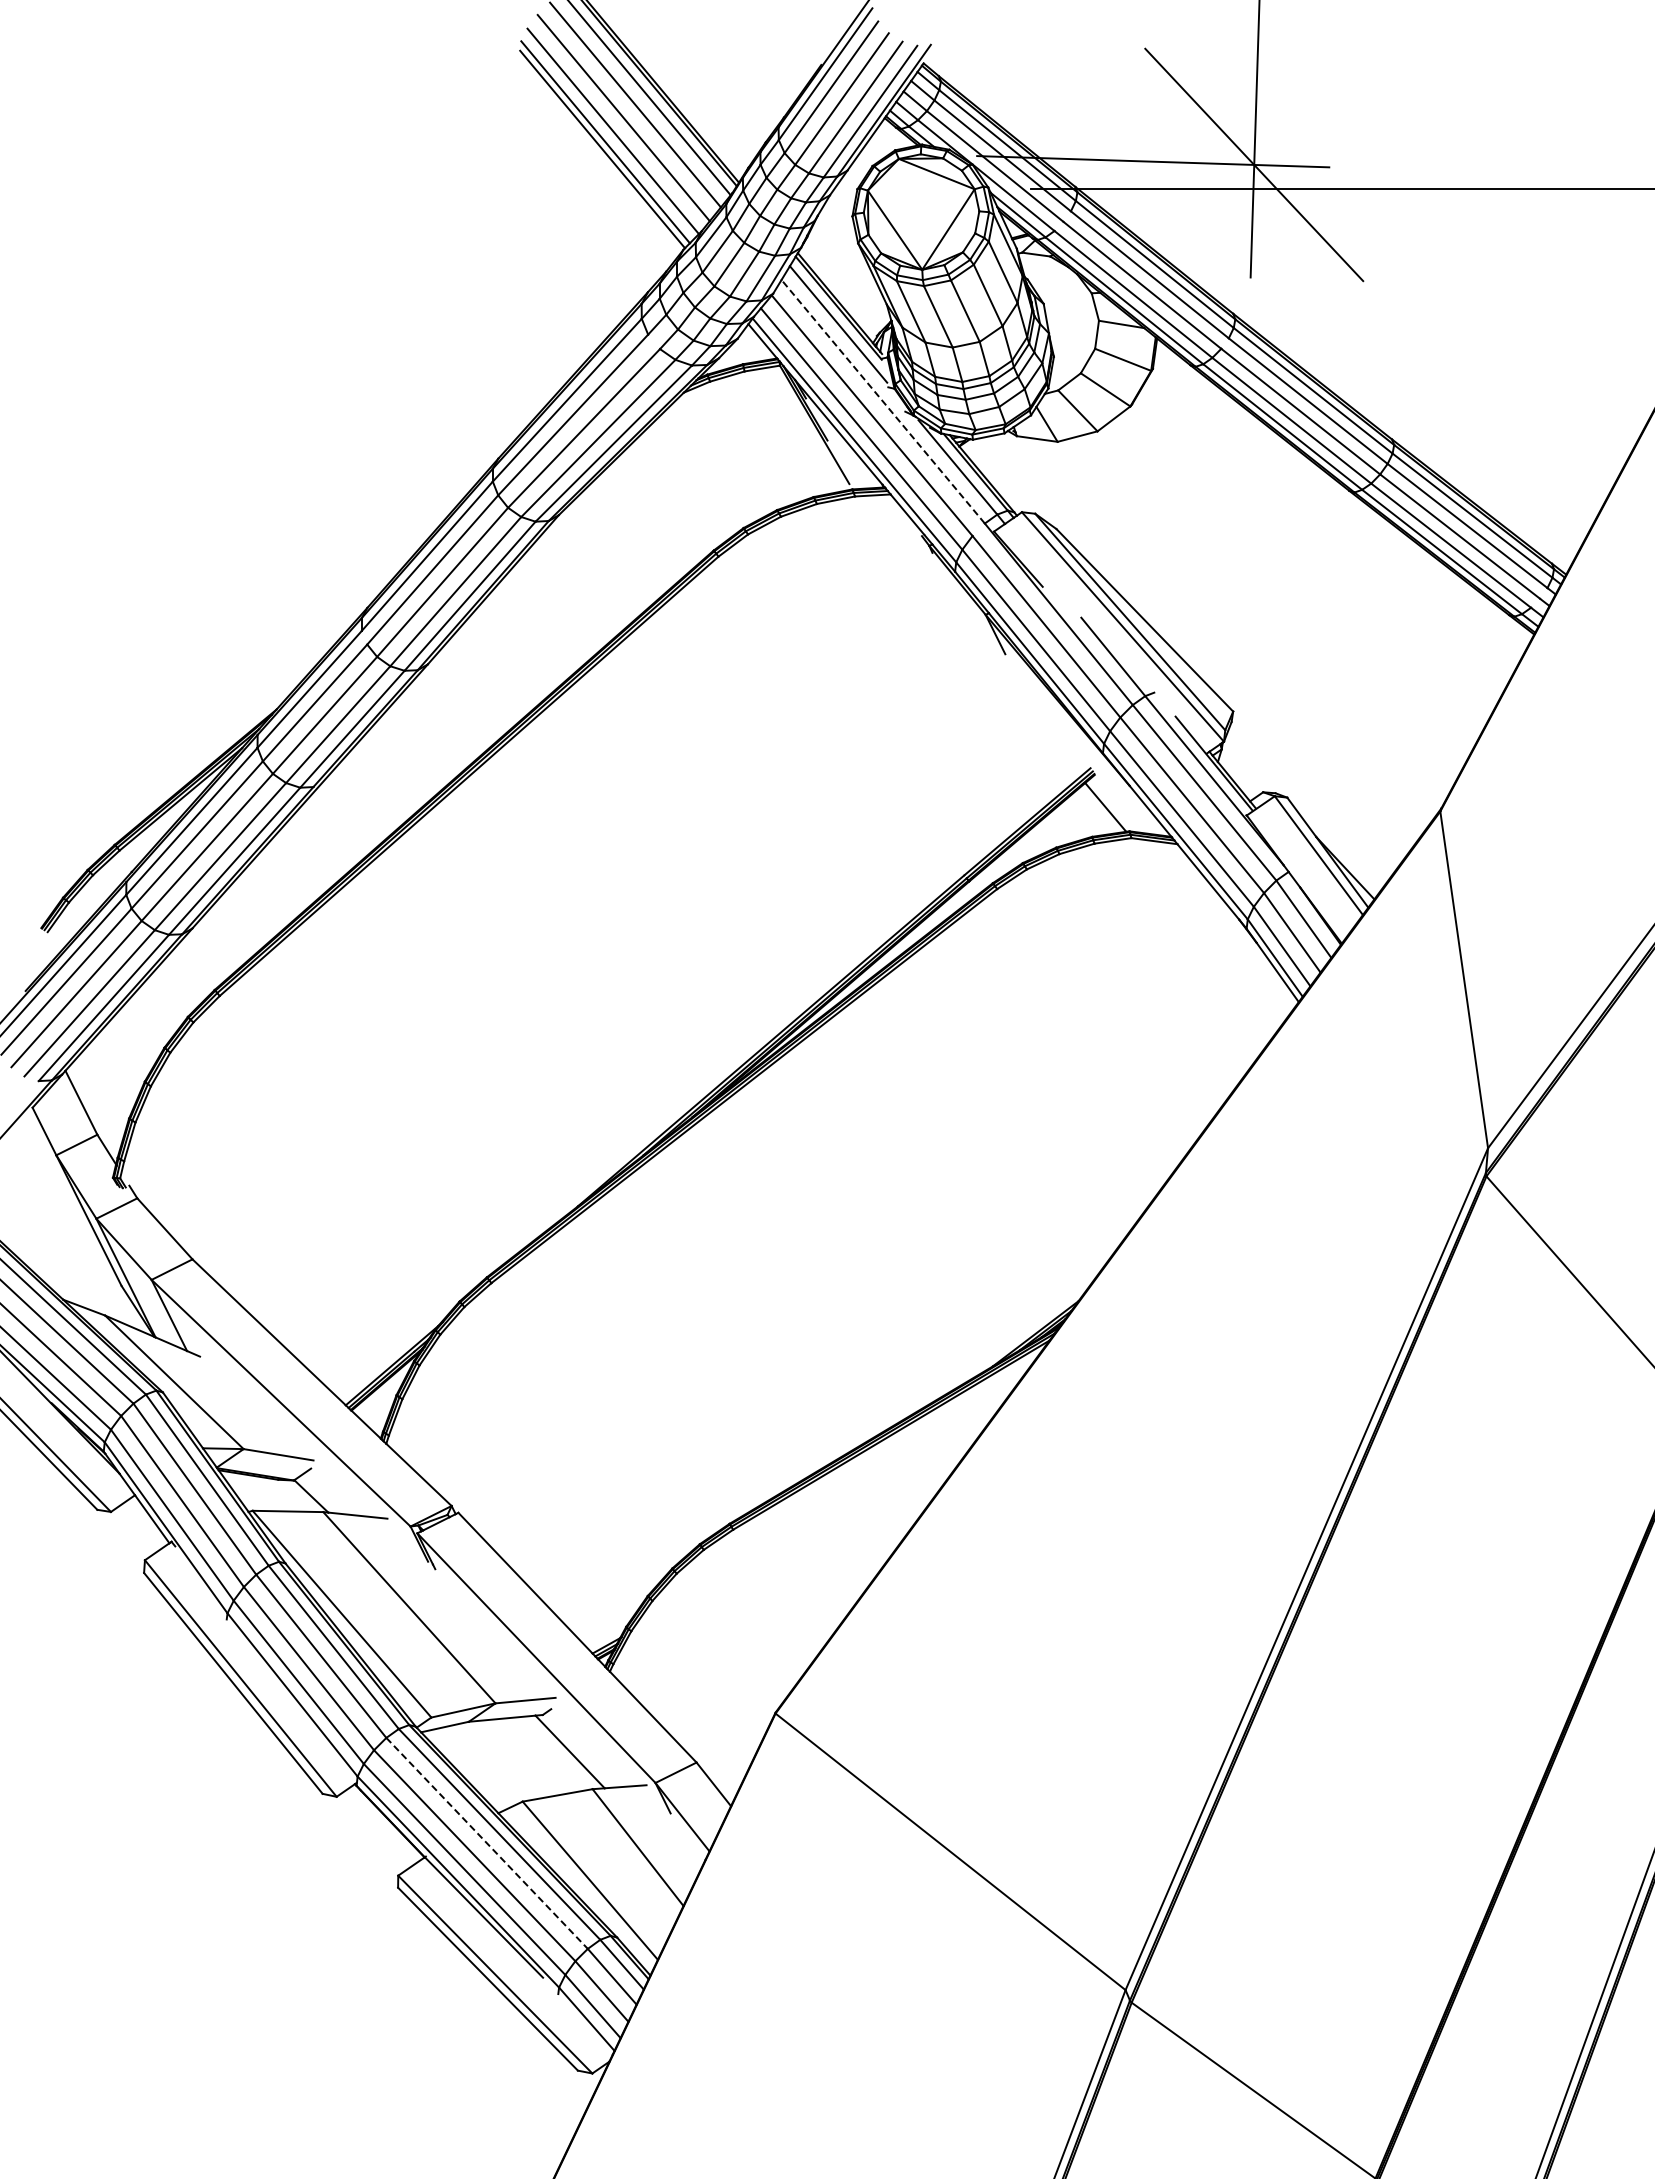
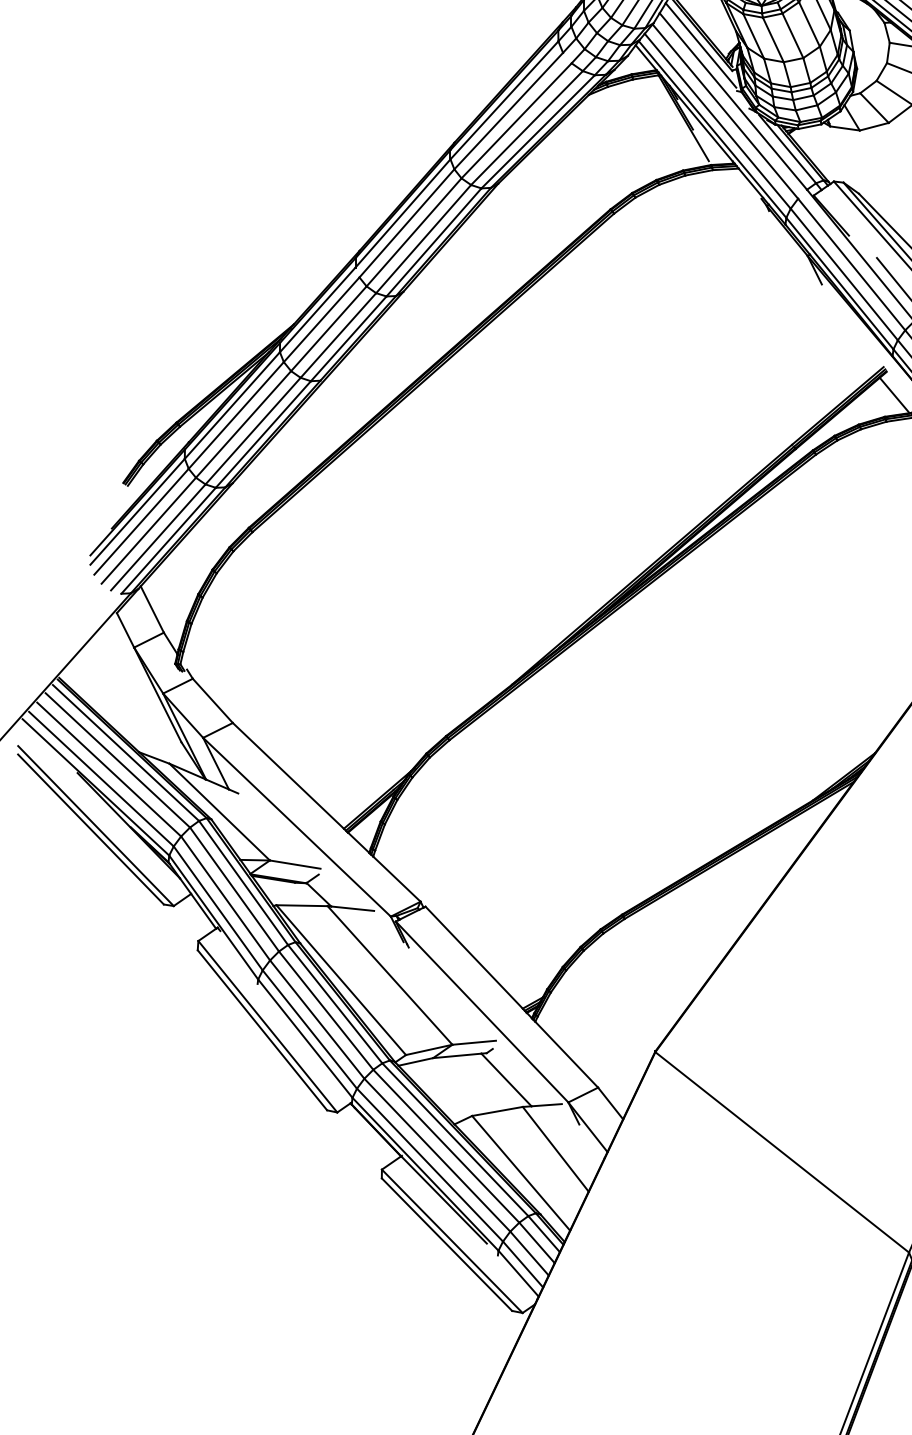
line: (883, 401) -> (733, 101), dashed -> solid
line: (487, 1843) -> (446, 1146), dashed -> solid

